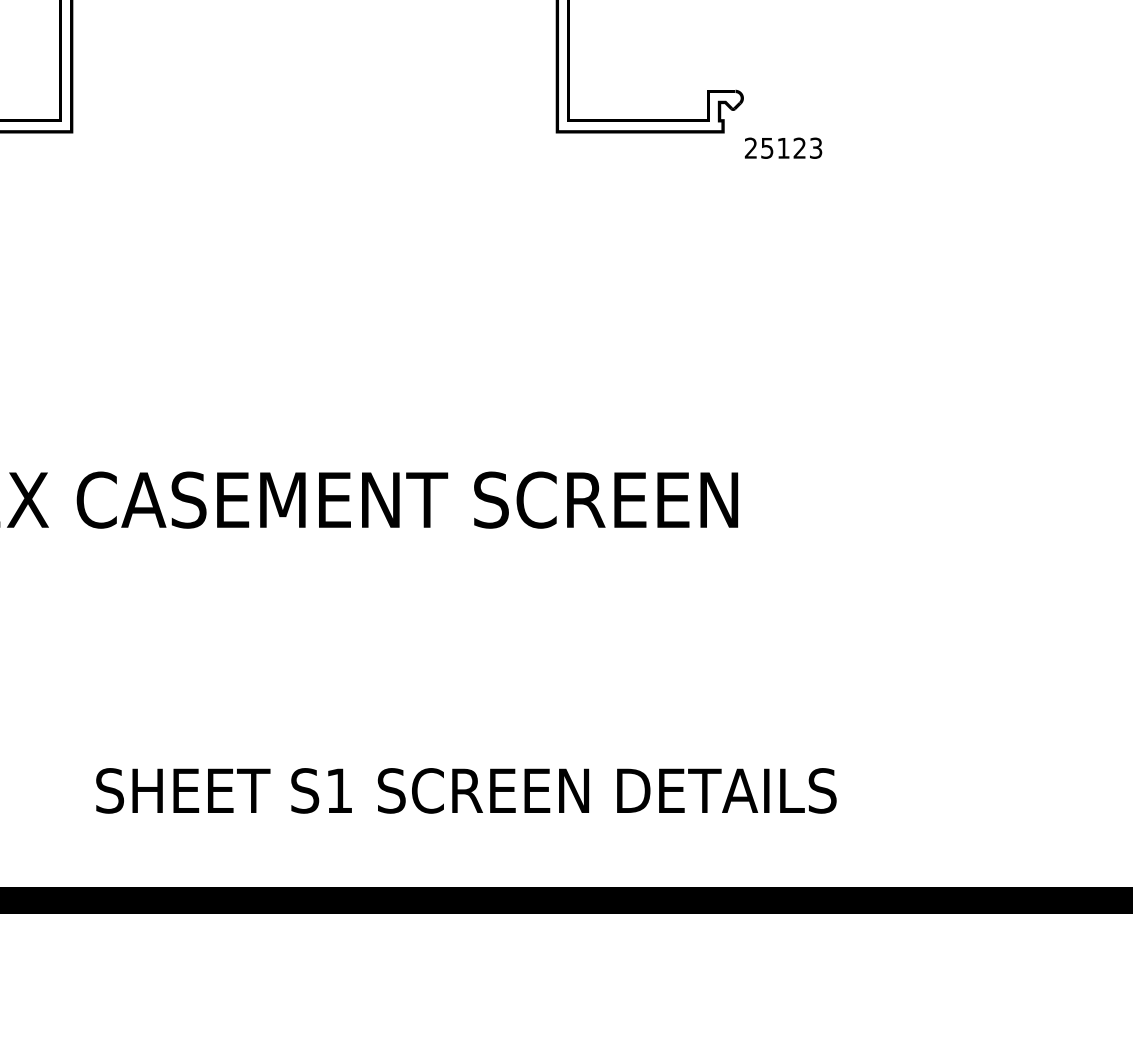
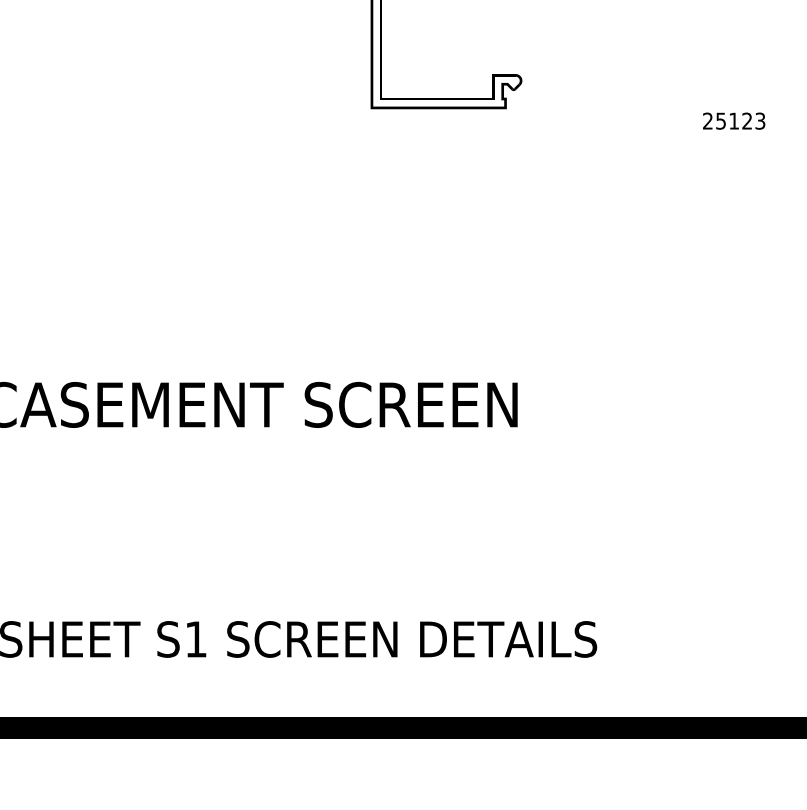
text: (783, 147) -> (734, 120), moved

